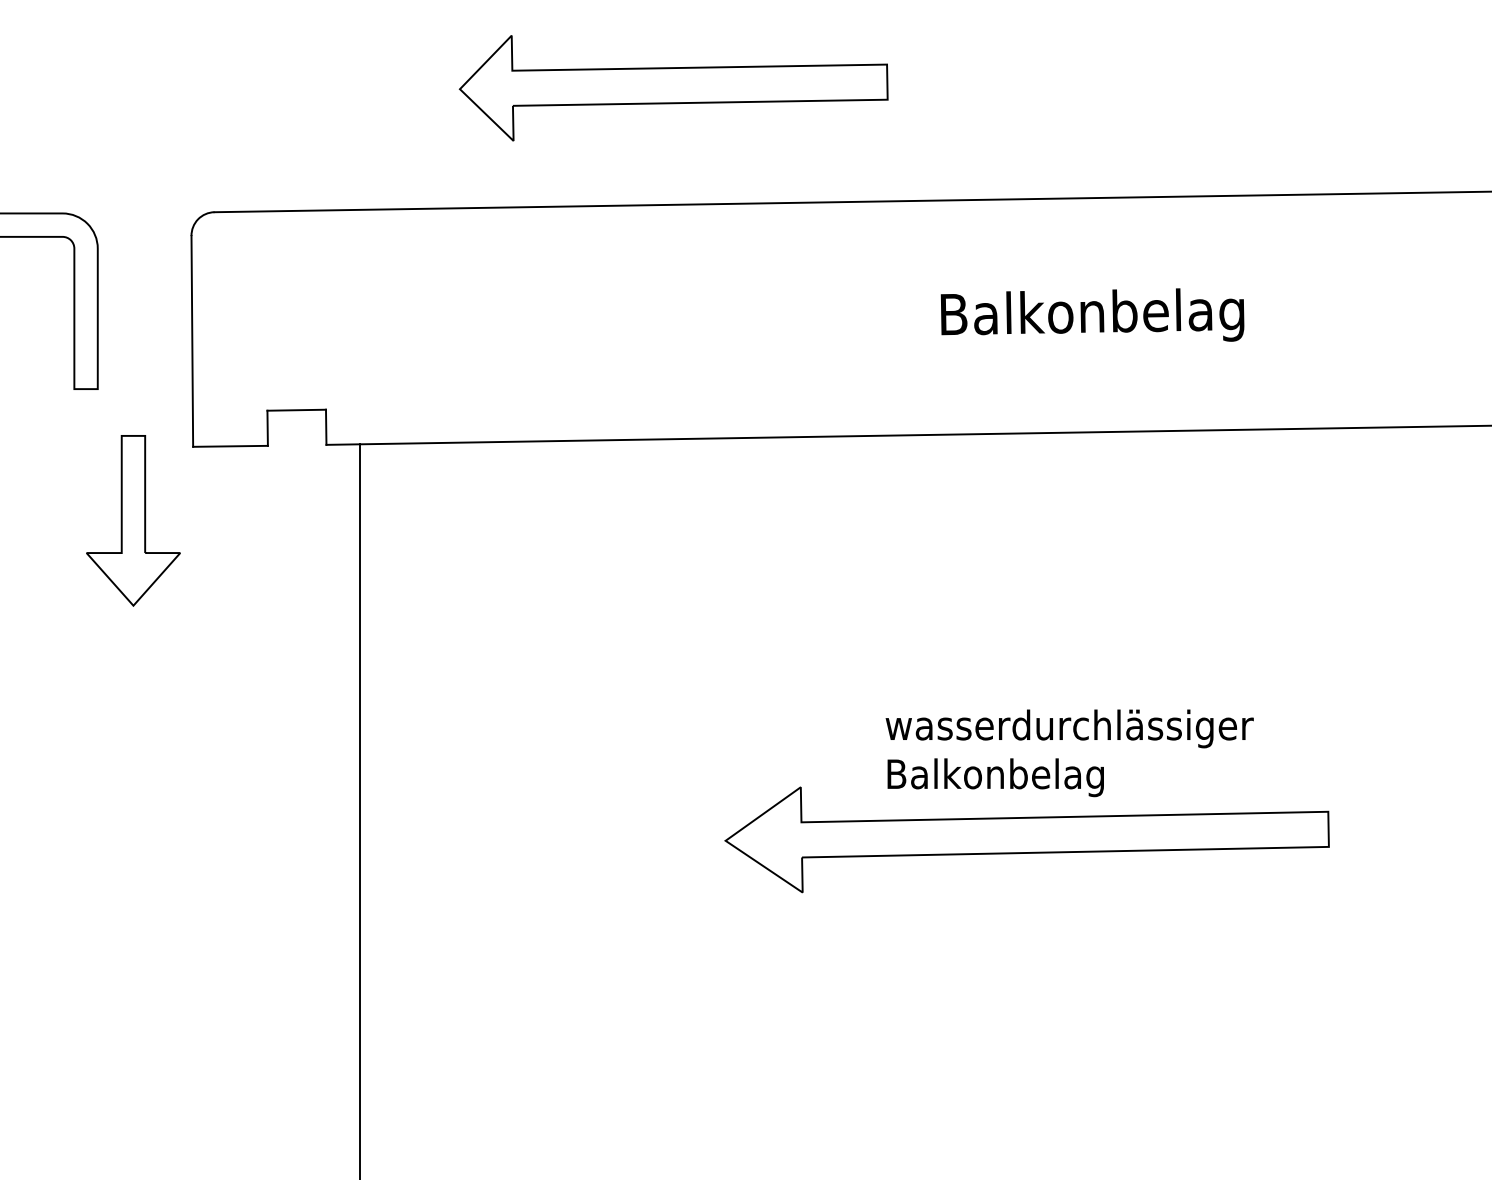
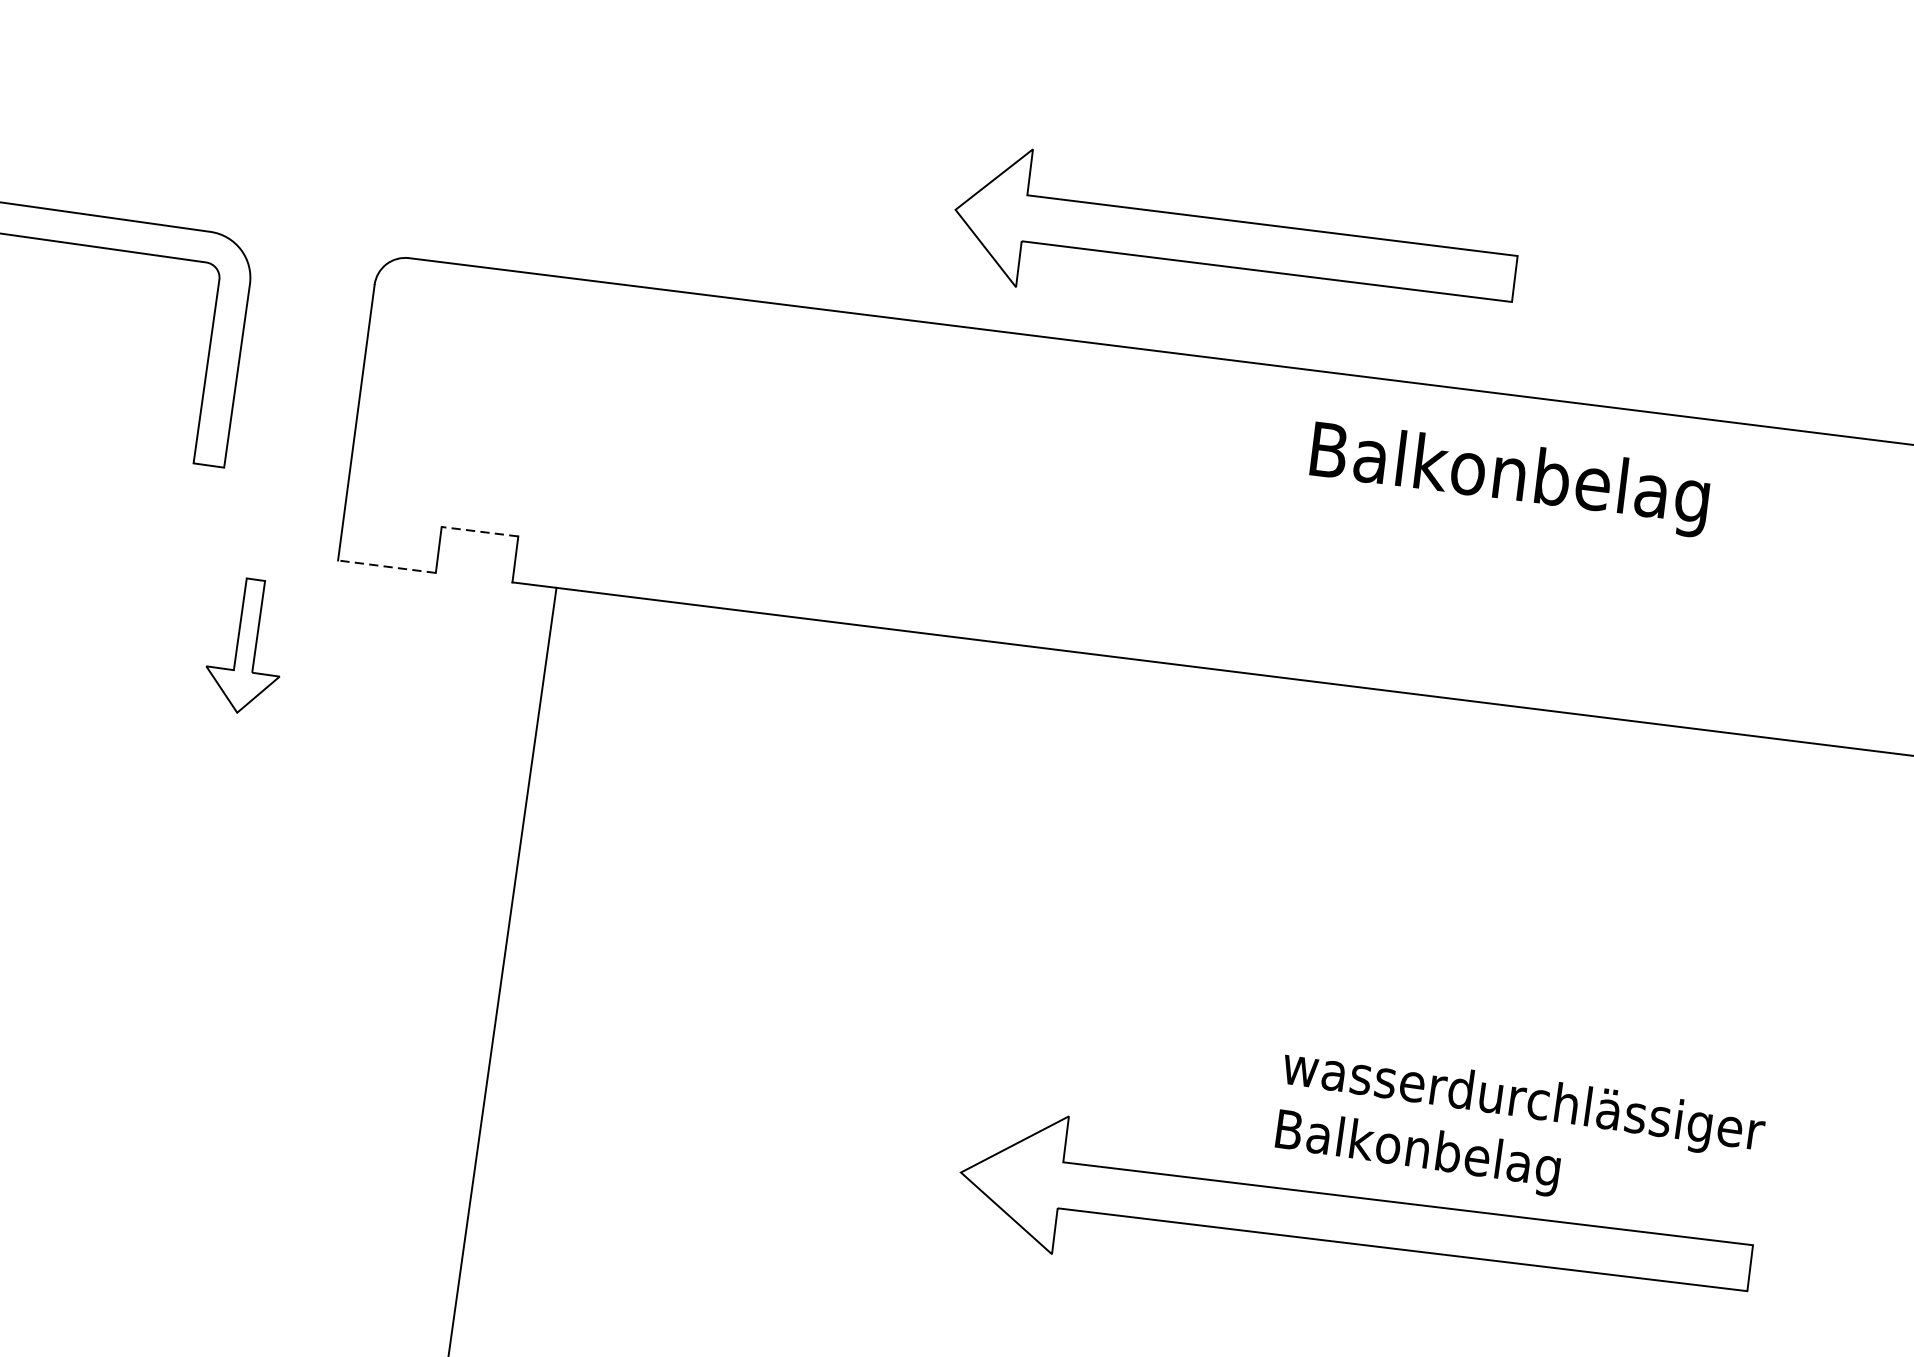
part: (673, 88) -> (1234, 248), moved
text: (1092, 314) -> (1509, 475), moved
line: (296, 410) -> (479, 532), solid -> dashed
line: (230, 446) -> (386, 566), solid -> dashed
part: (133, 520) -> (246, 645), size x0.6
text: (1069, 753) -> (1518, 1134), moved

